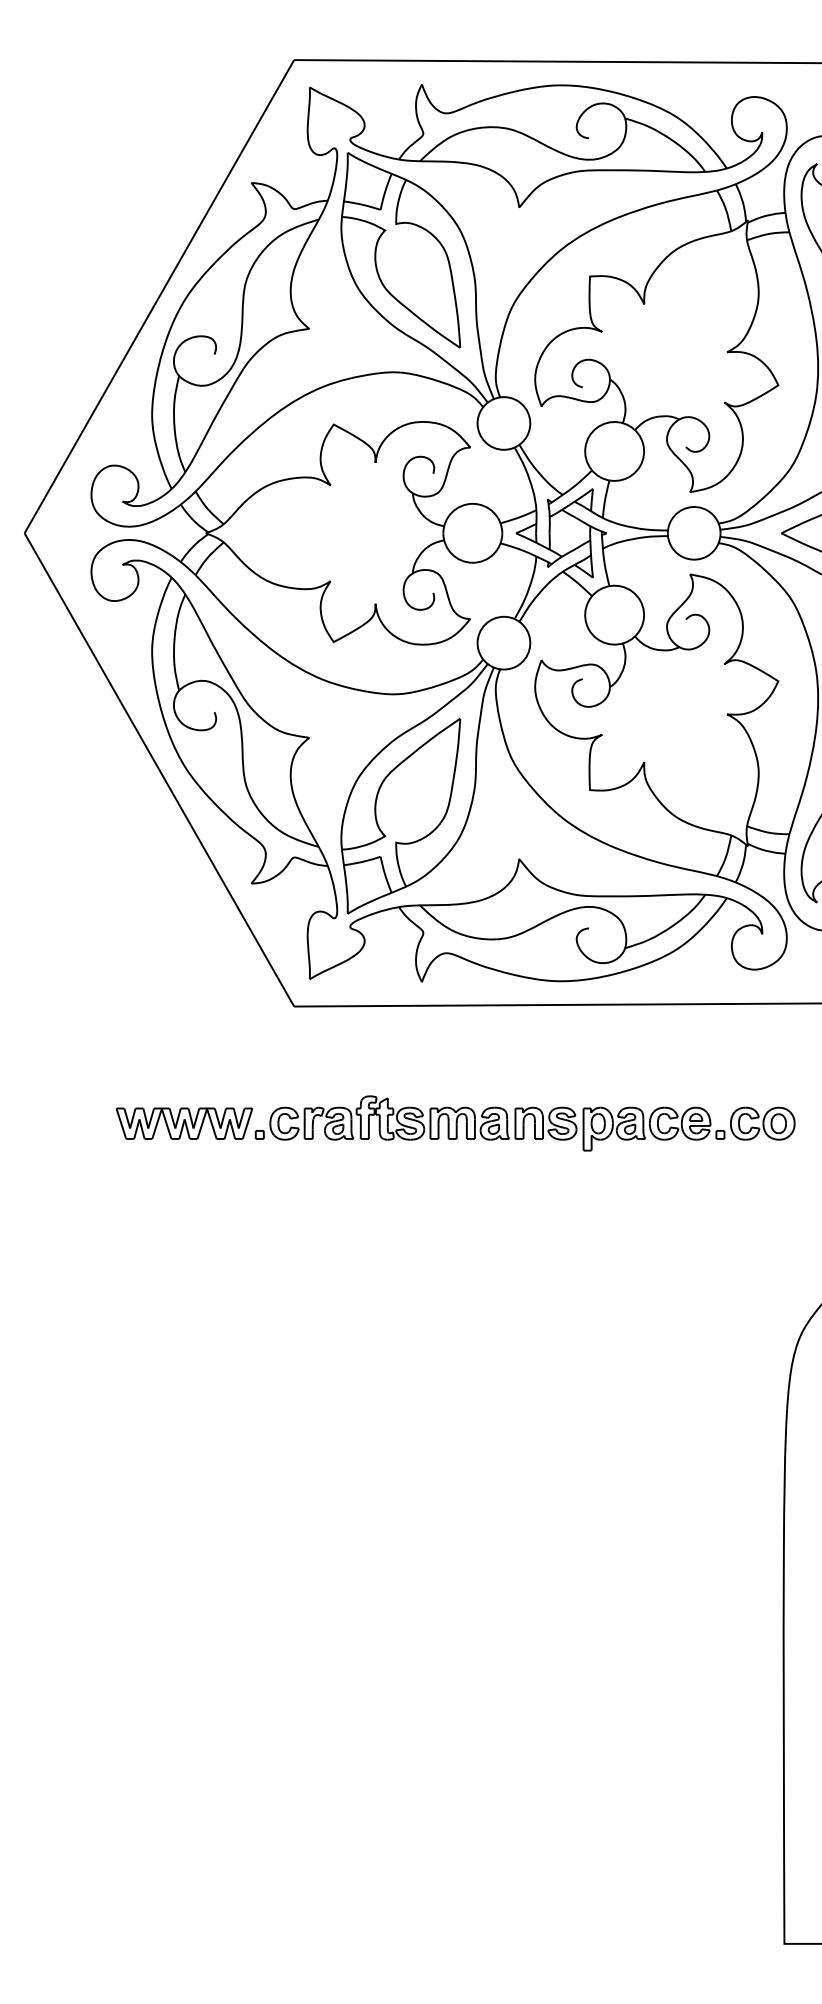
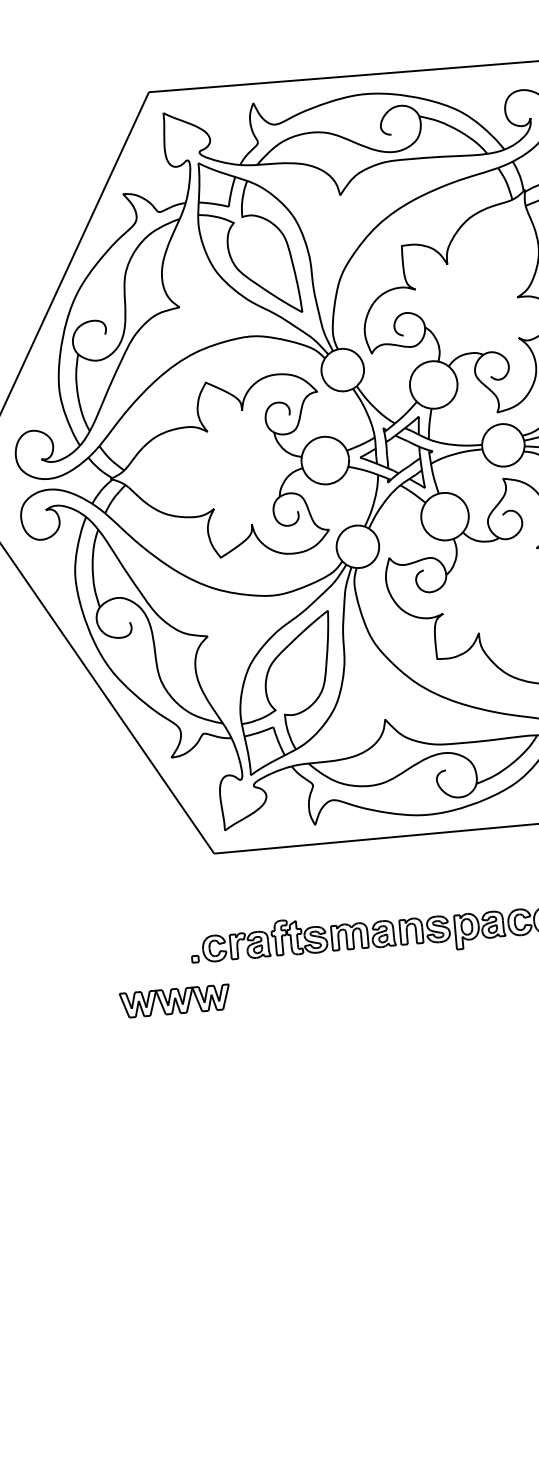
part: (184, 1123) -> (175, 1001), moved

